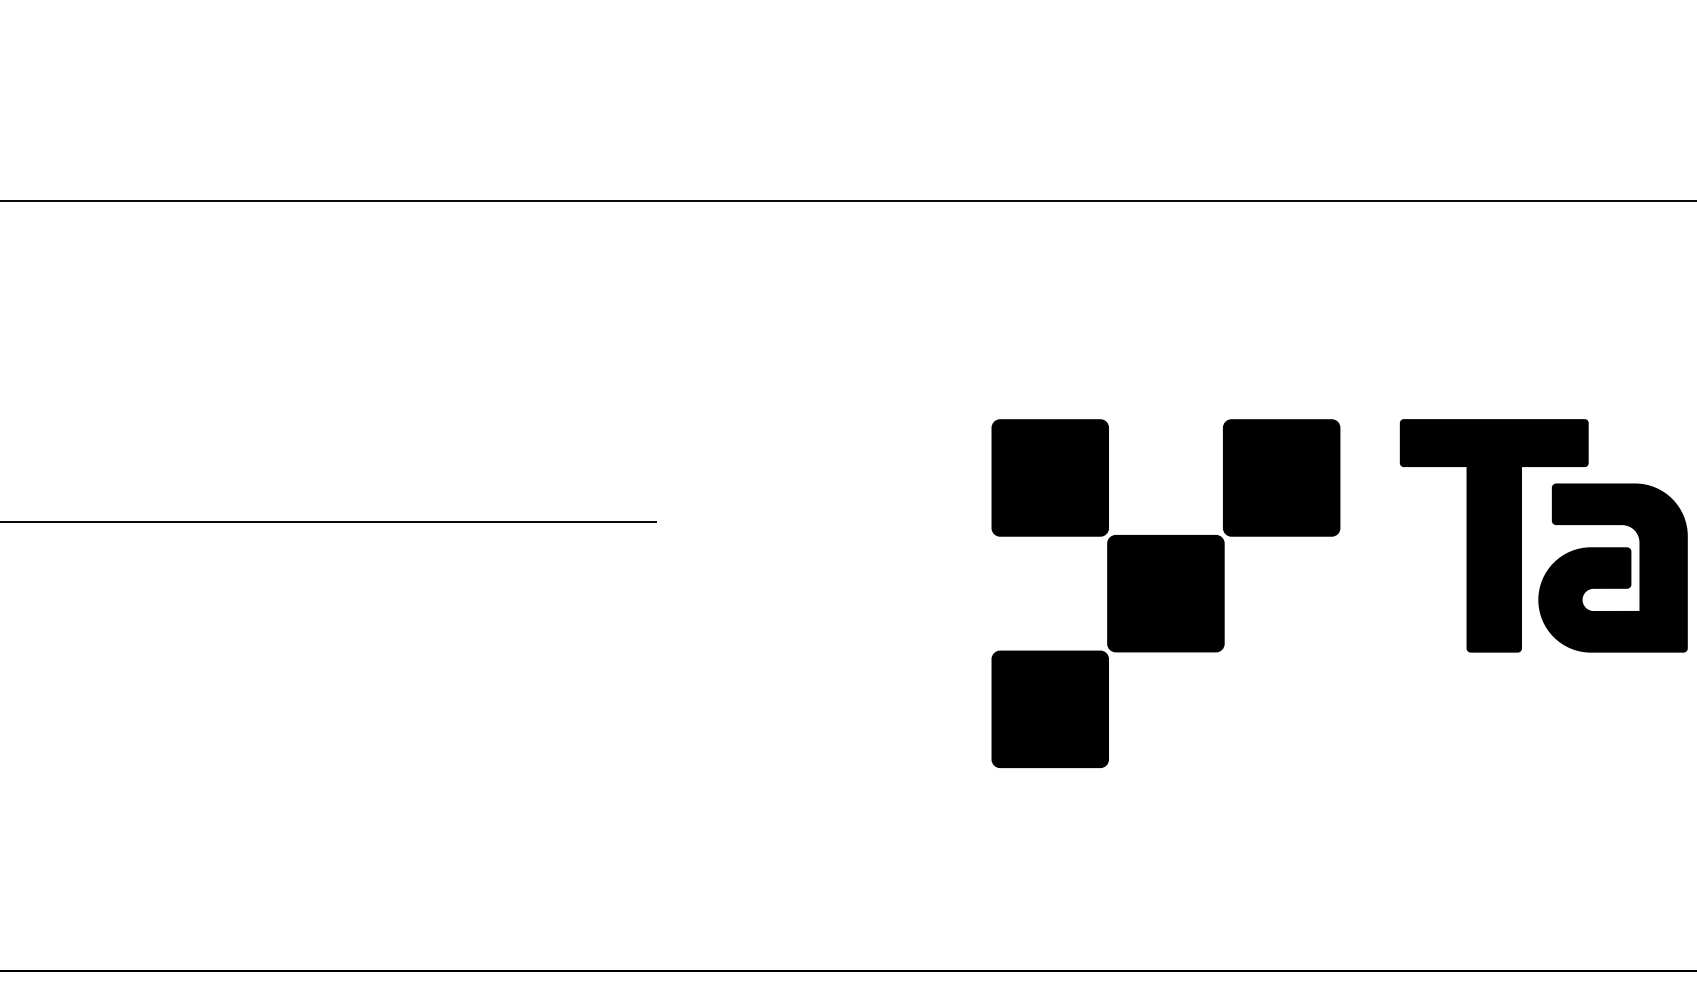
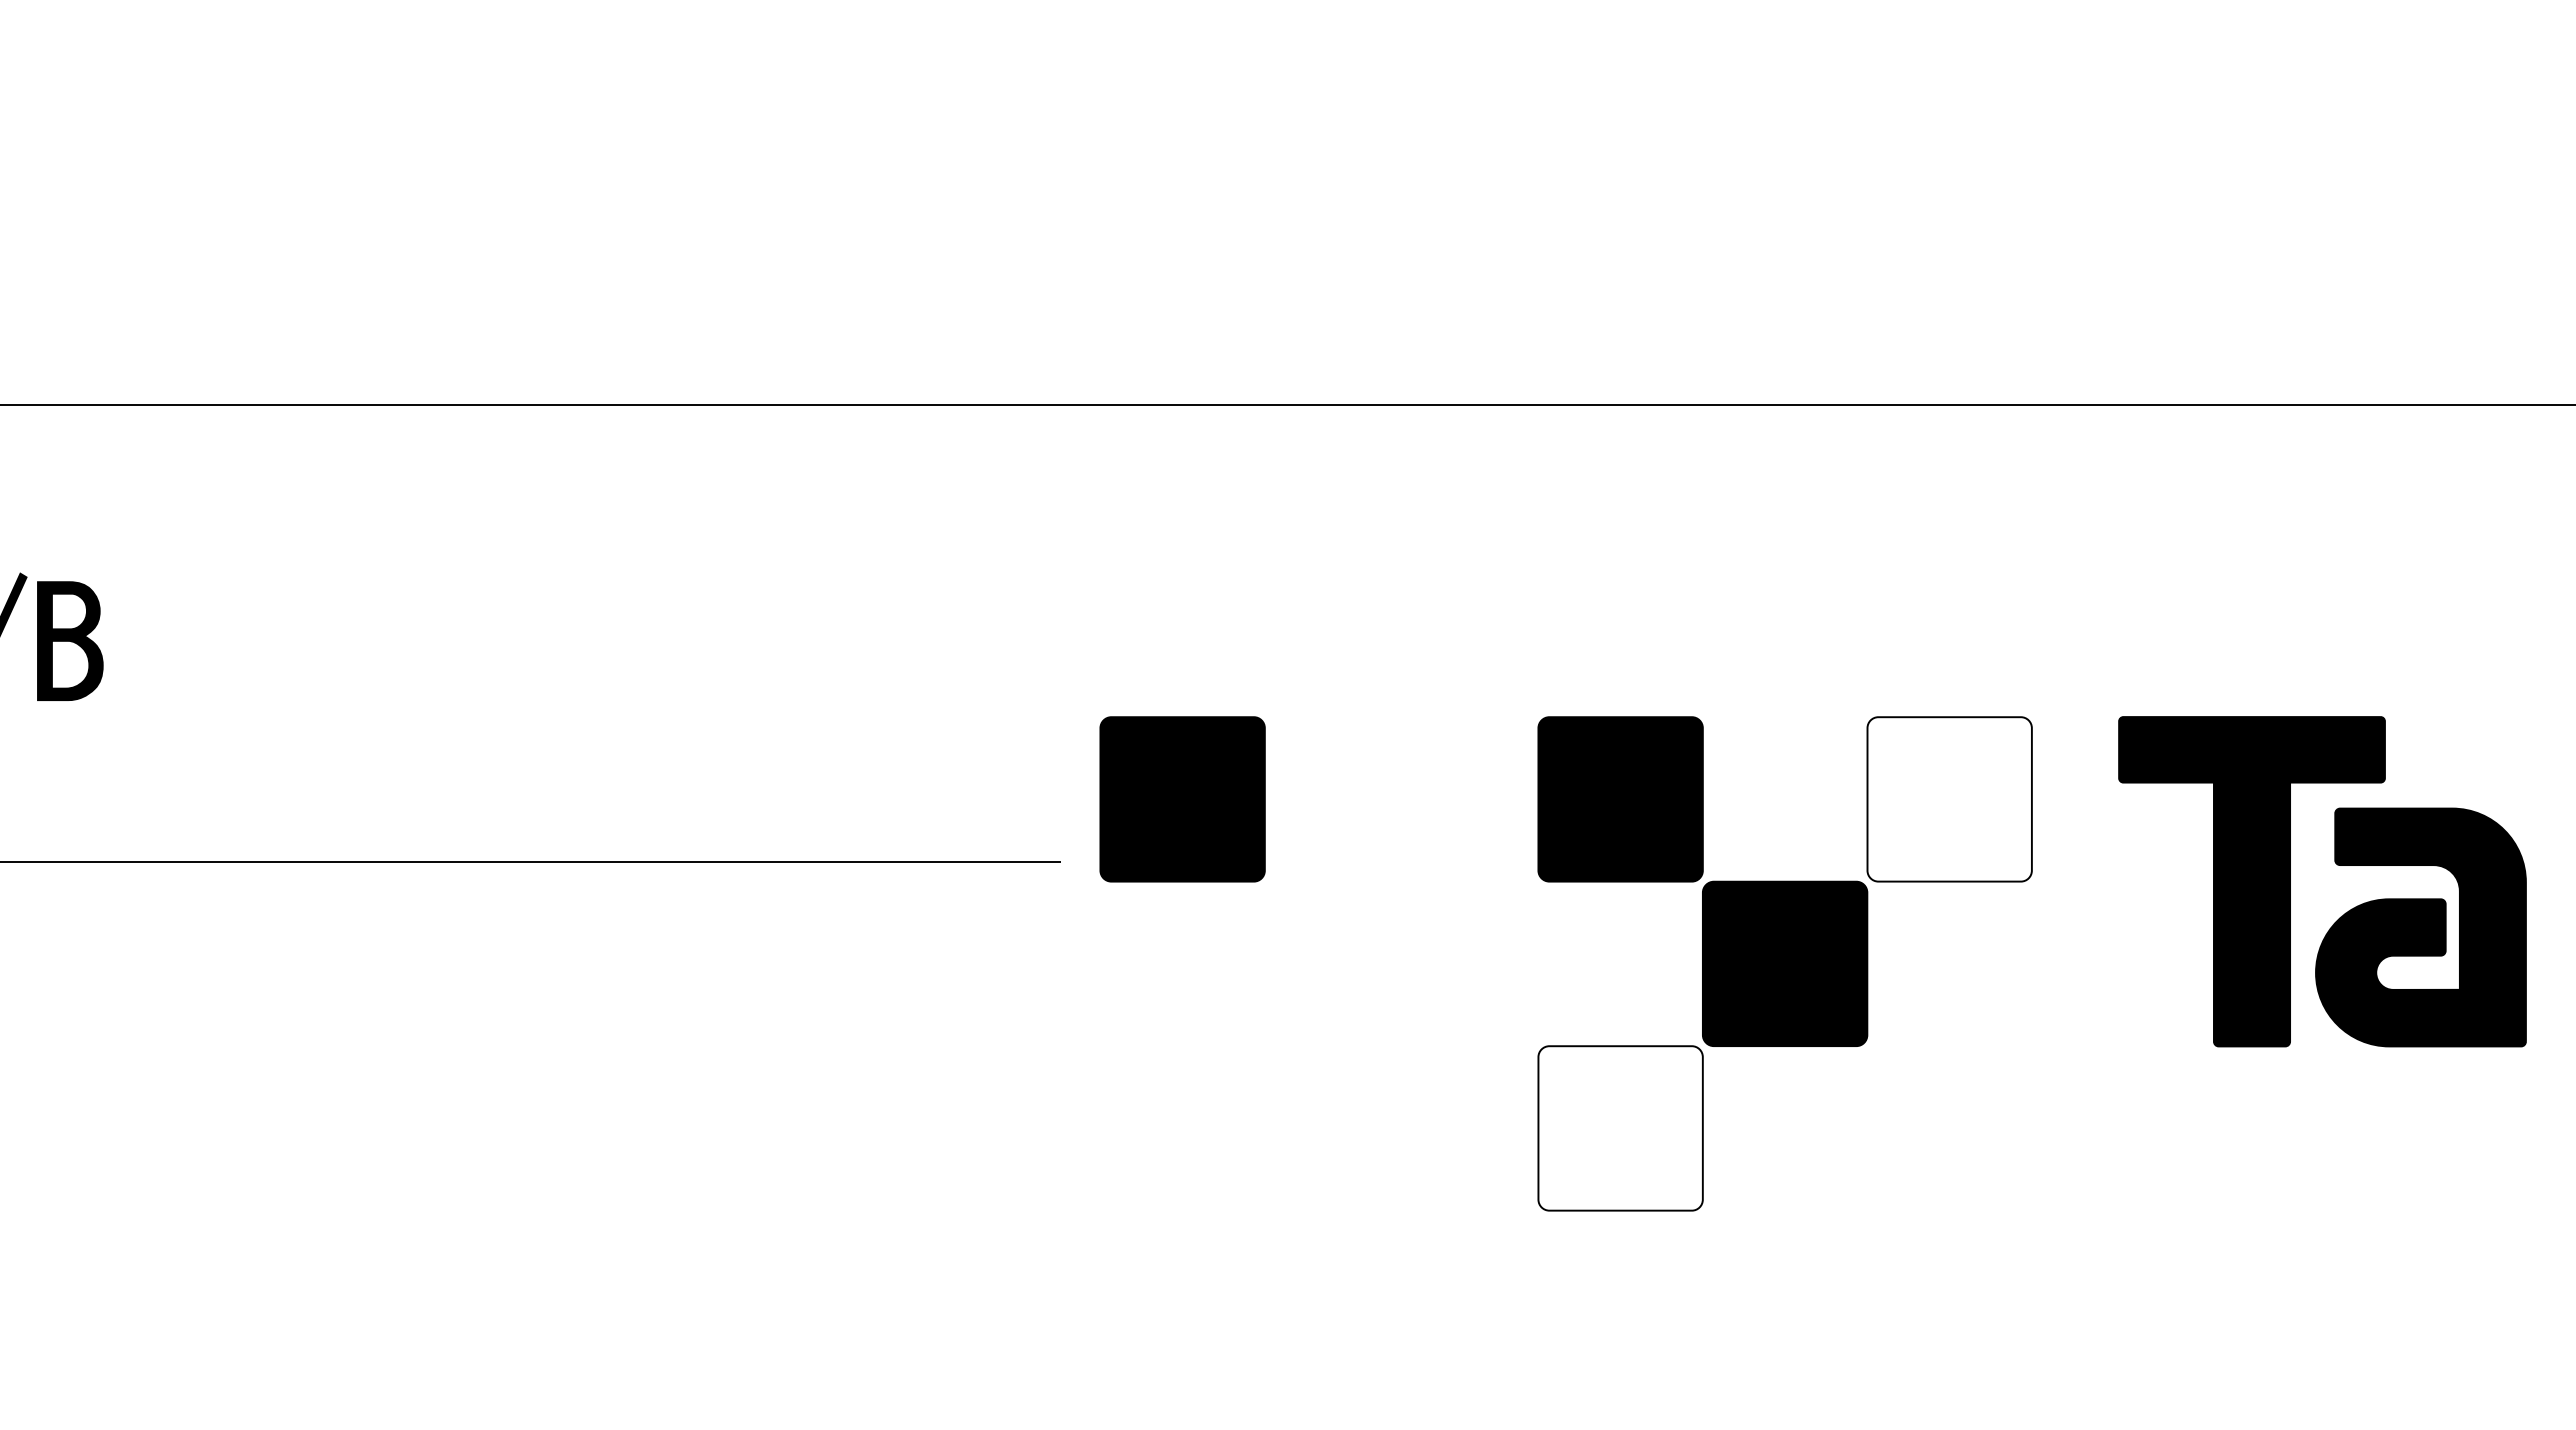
part: (742, 478) -> (1182, 799), added
fill: (1281, 478) -> (1949, 799), removed
fill: (1050, 709) -> (1620, 1128), removed

